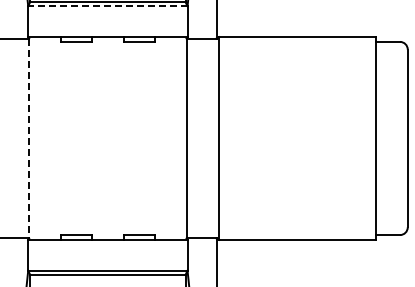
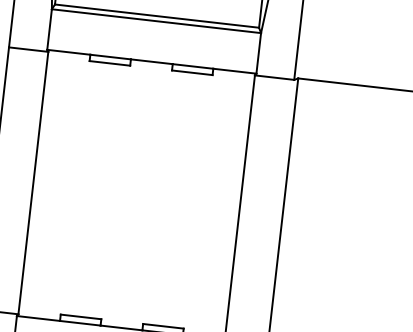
line: (107, 6) -> (155, 21), dashed -> solid
line: (29, 138) -> (33, 183), dashed -> solid

